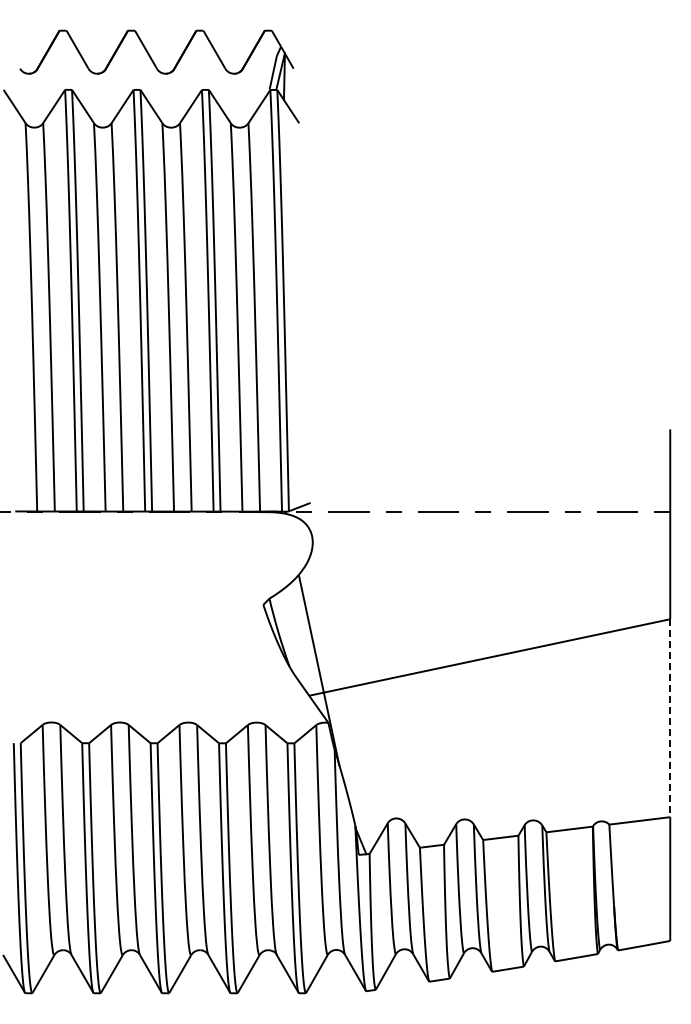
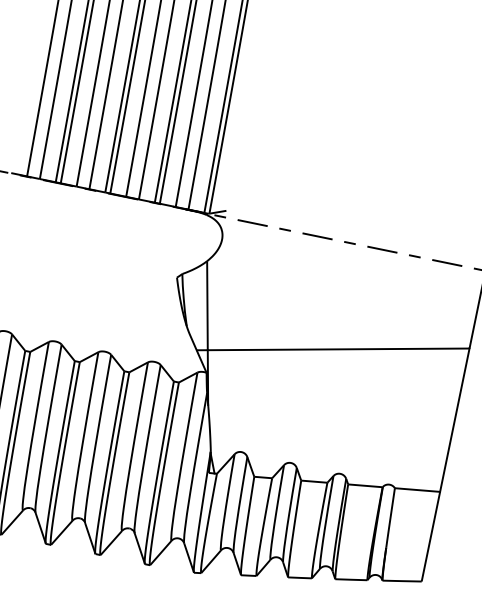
line: (670, 718) -> (454, 420), dashed -> solid

